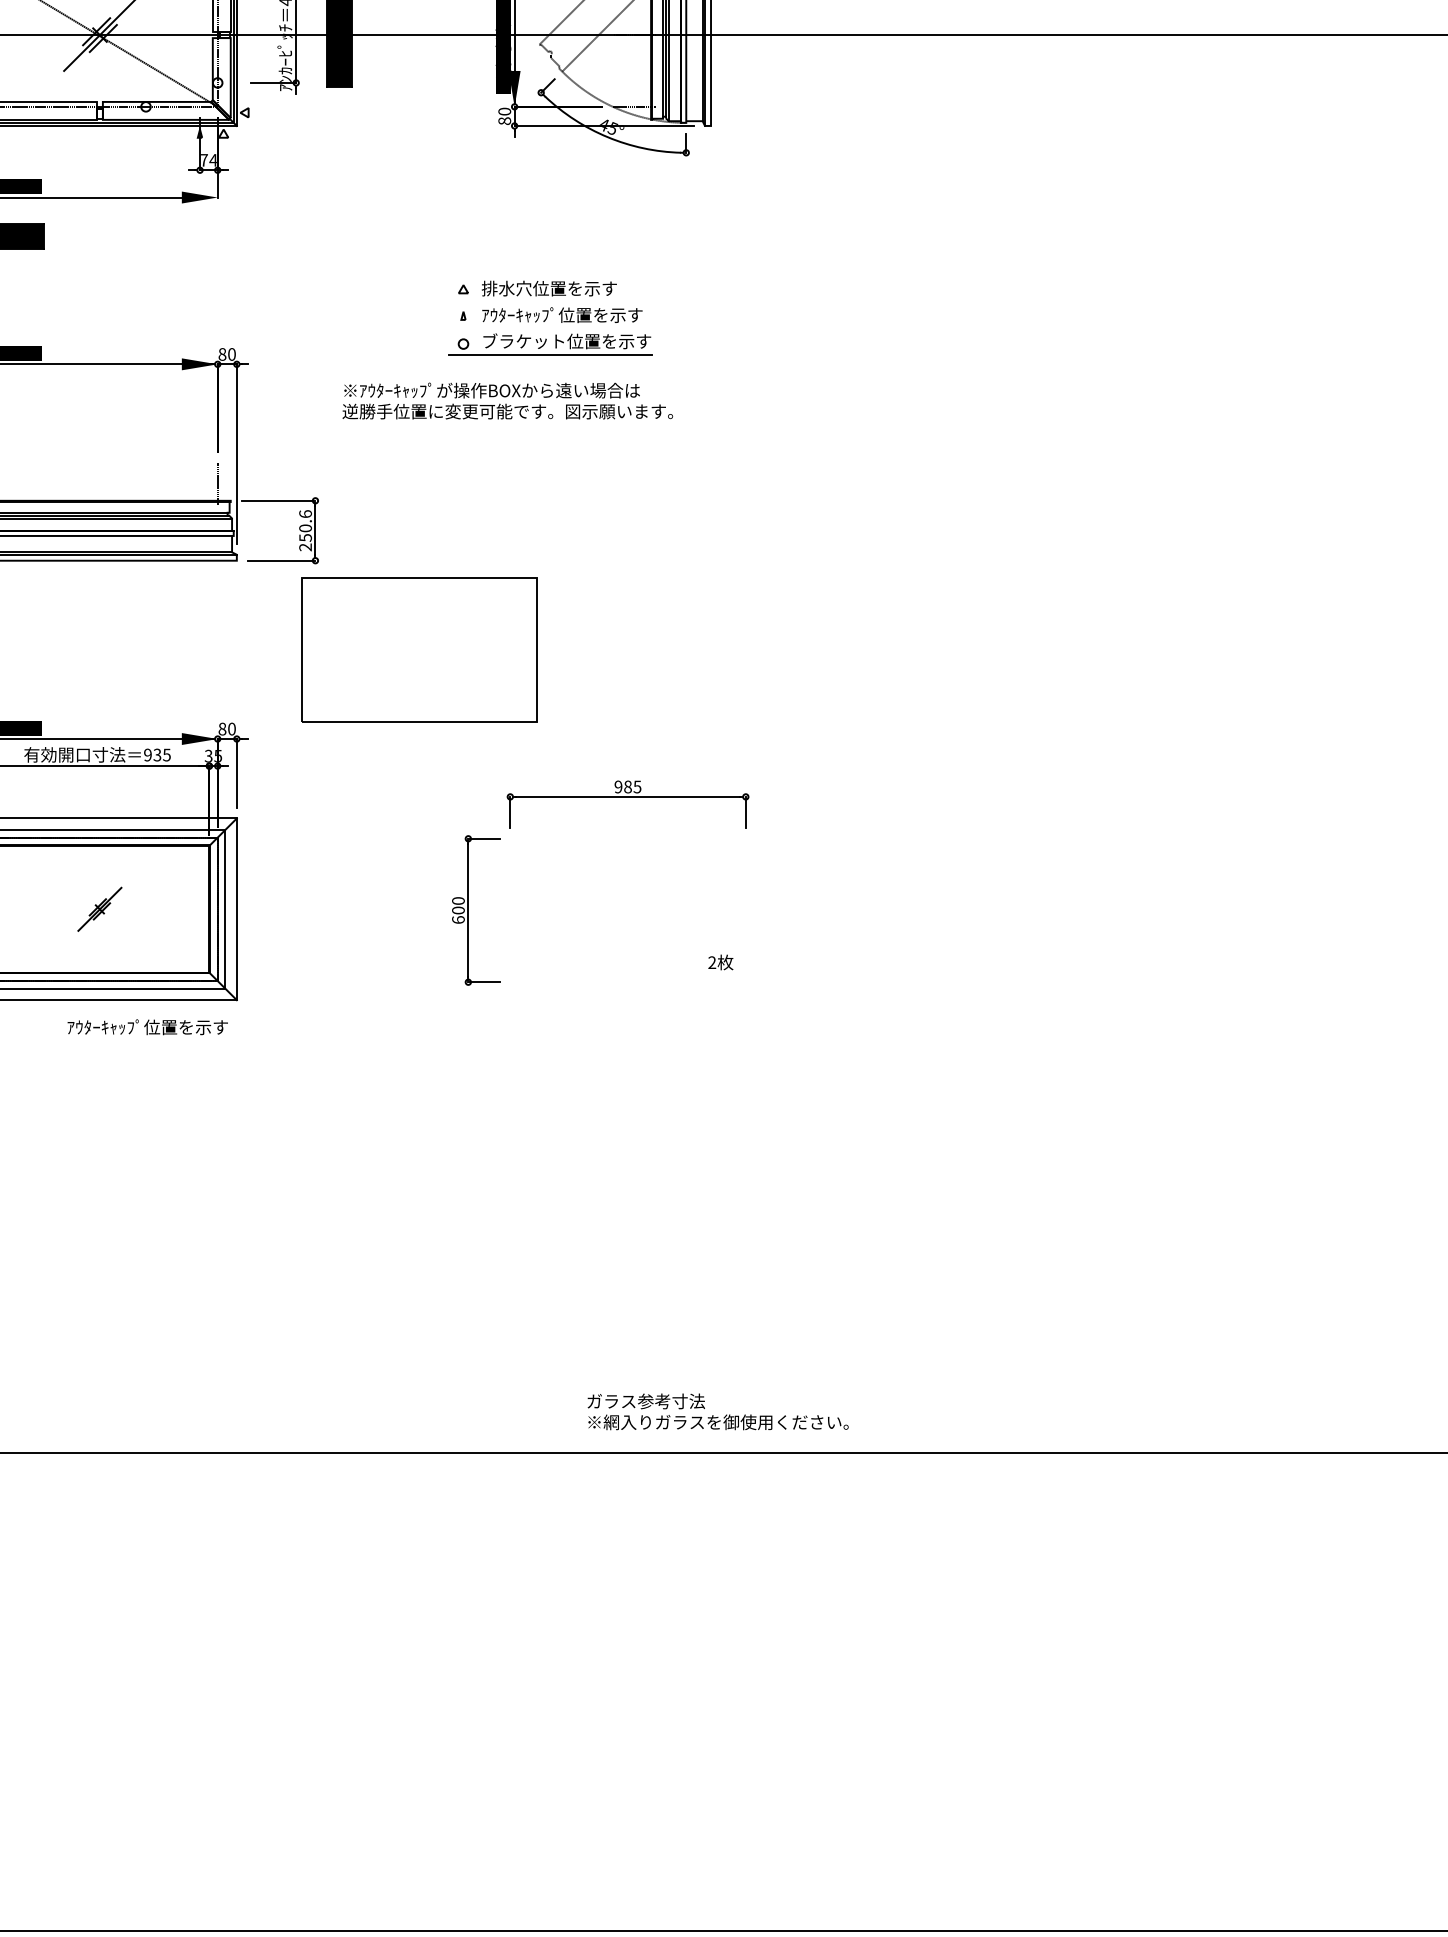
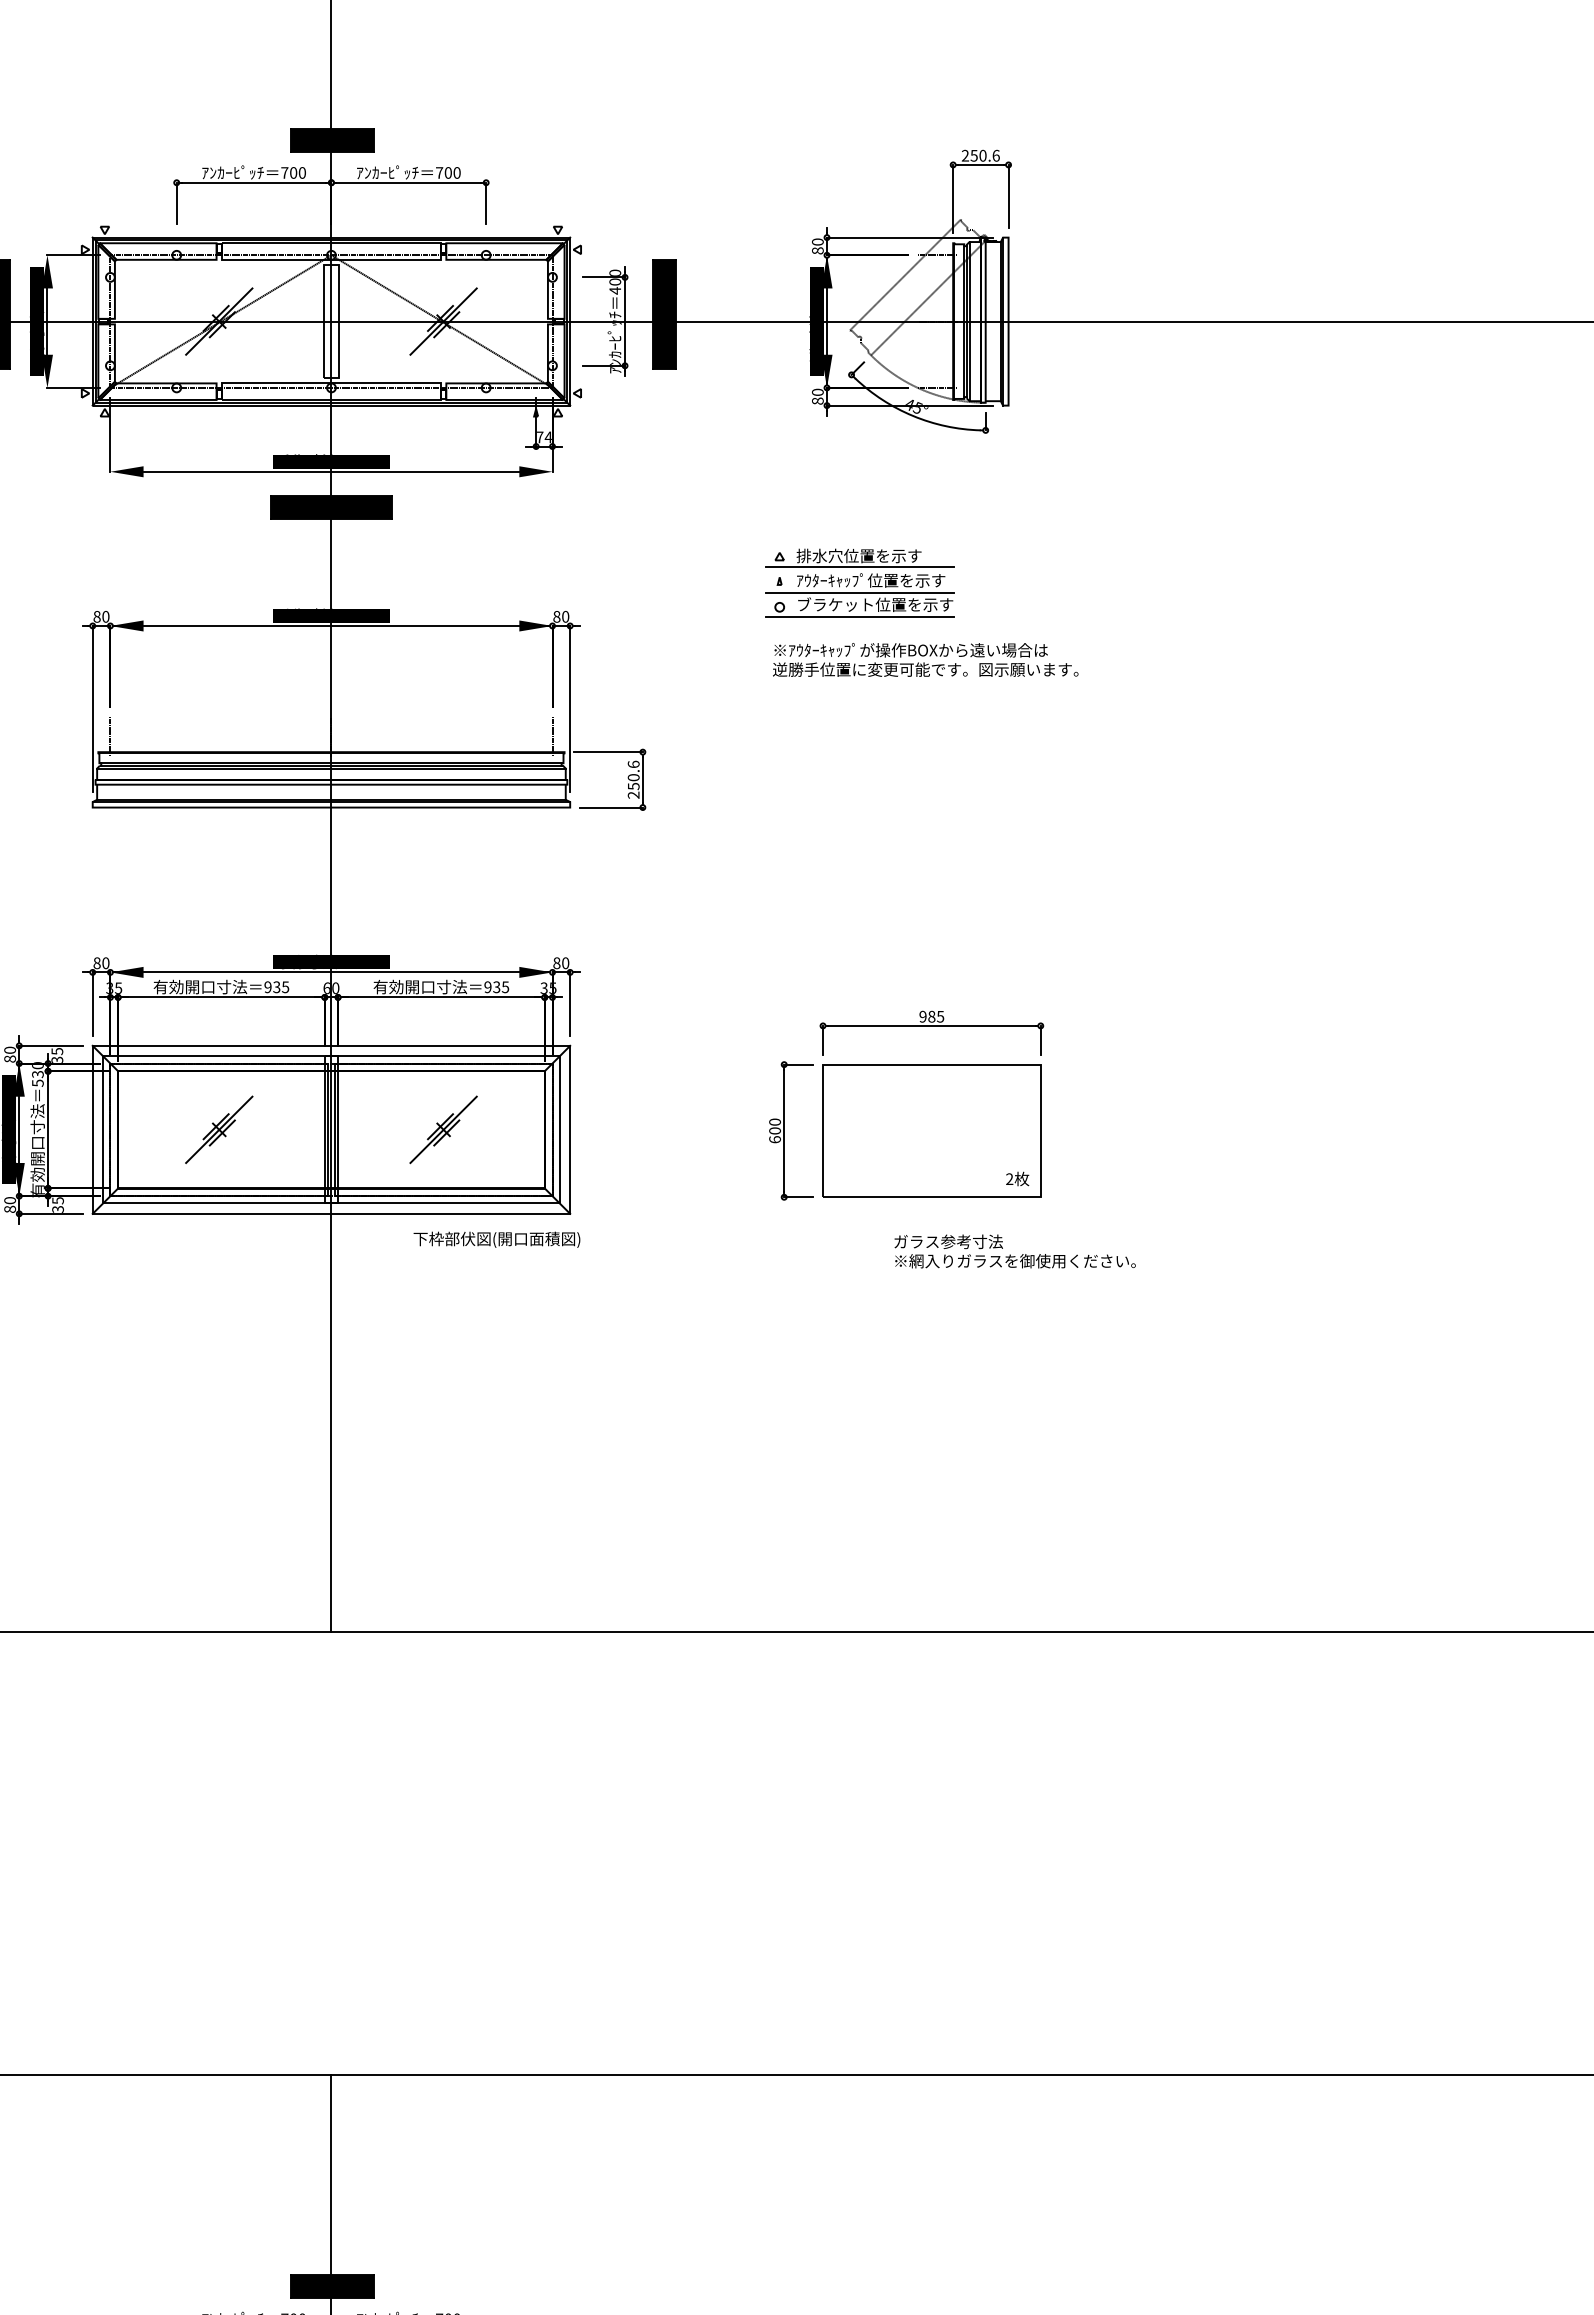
line: (550, 301) -> (860, 567), added
line: (550, 328) -> (860, 592), added
text: (507, 400) -> (925, 659), moved
part: (418, 649) -> (931, 1130), moved
part: (99, 908) -> (443, 1129), size x1.67
text: (157, 1027) -> (496, 1239), ｱｳﾀｰｷｬｯﾌﾟ位置を示す -> 下枠部伏図(開口面積図)
text: (717, 1411) -> (1014, 1251), moved

